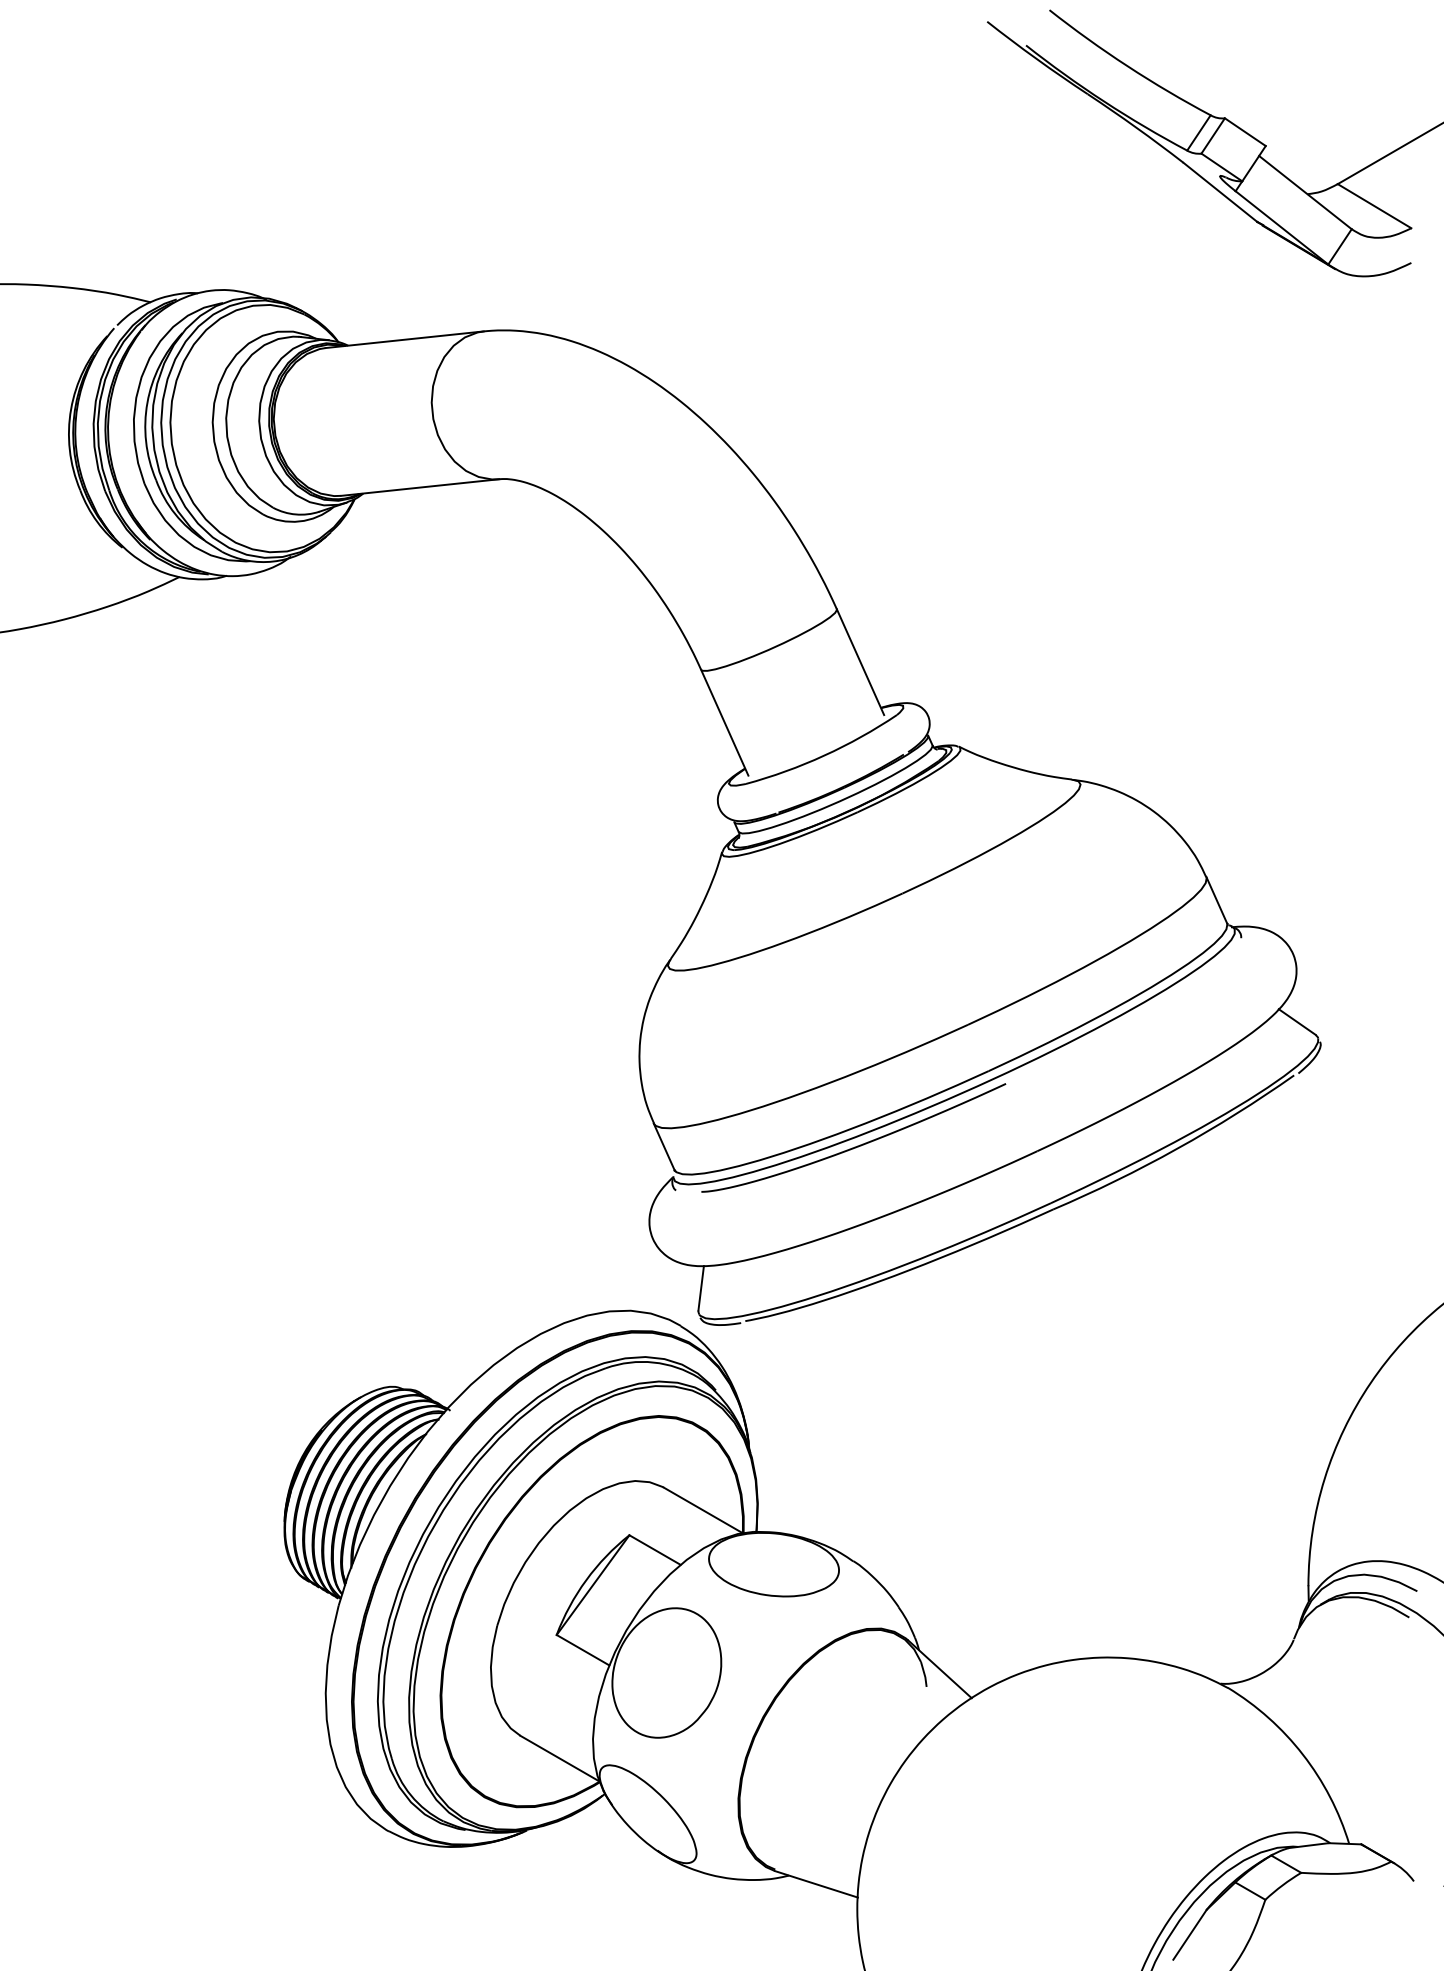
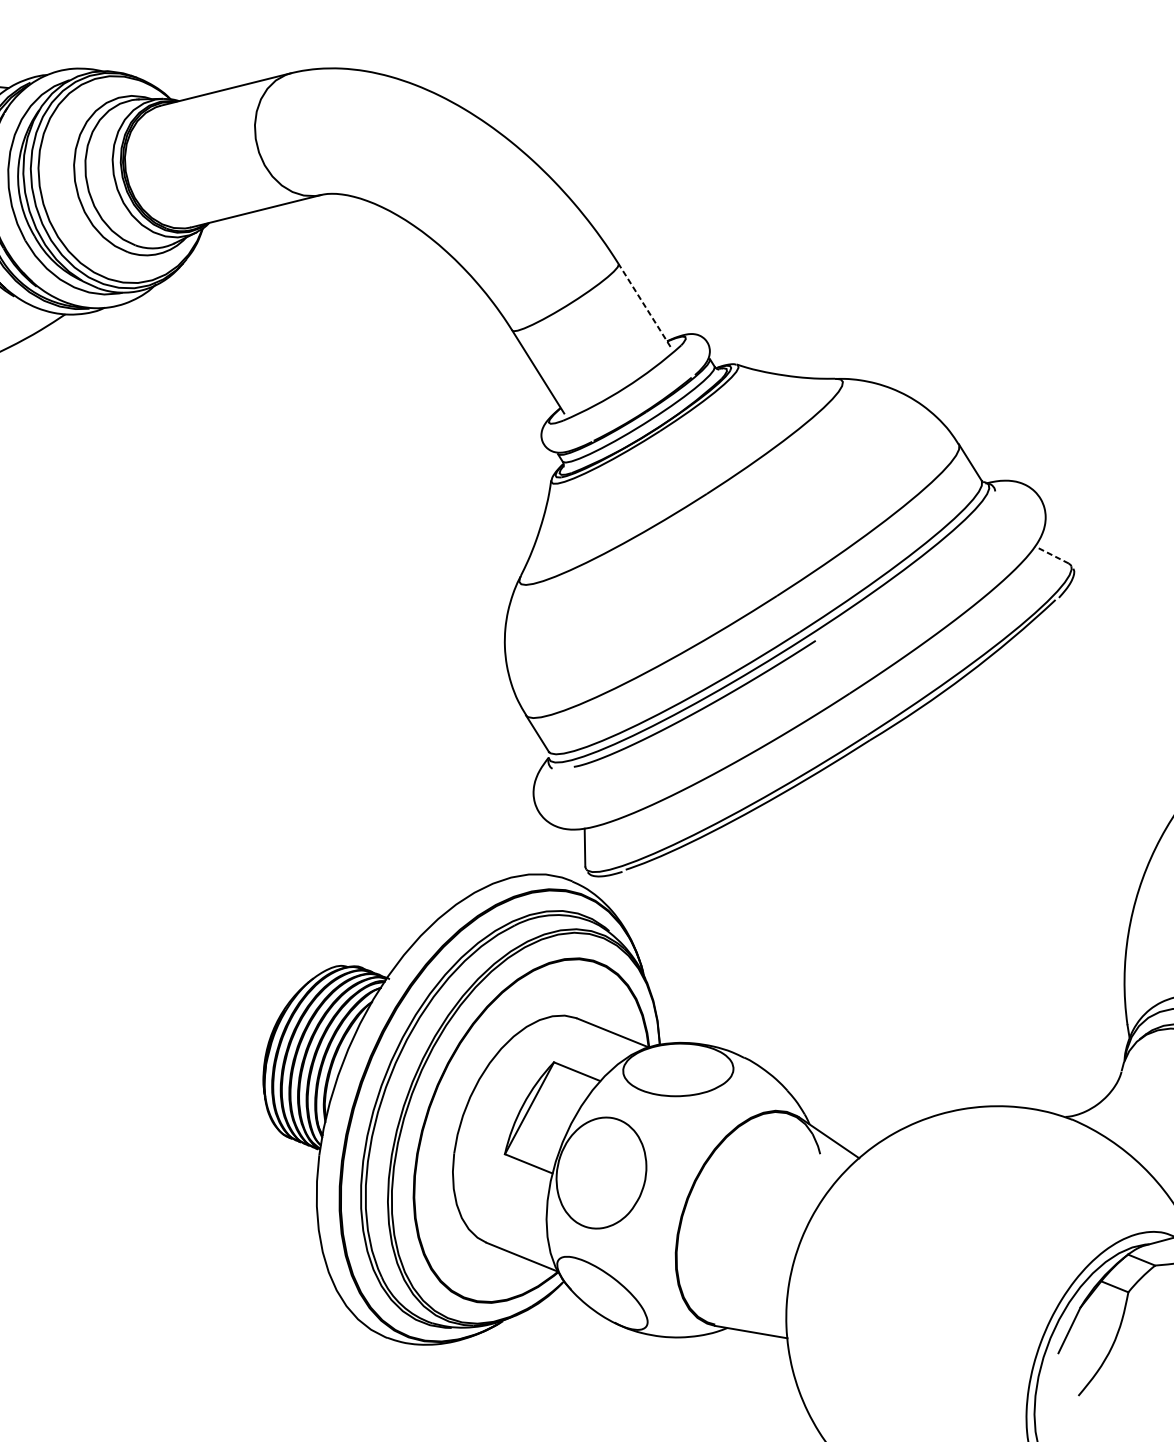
line: (860, 662) -> (644, 305), solid -> dashed
line: (1297, 1022) -> (1052, 555), solid -> dashed

